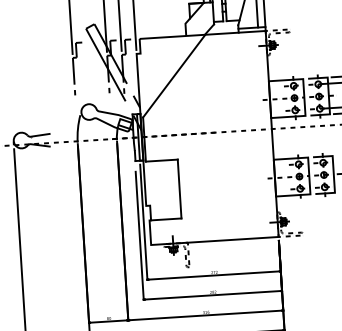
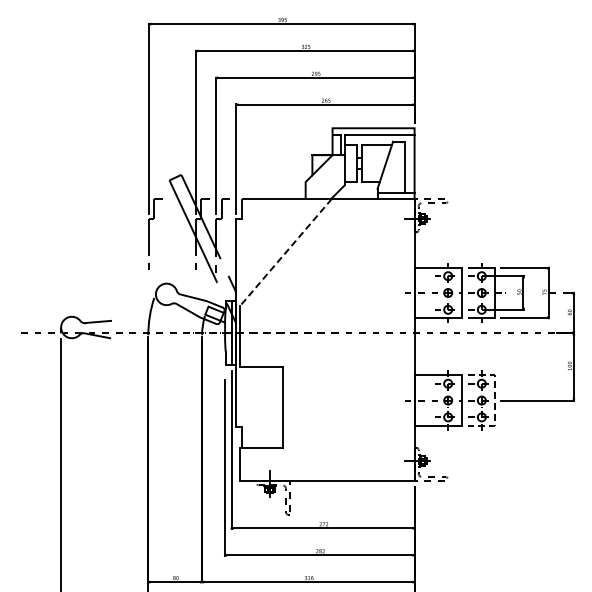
line: (173, 76) -> (285, 252), solid -> dashed
line: (334, 175) -> (495, 401), solid -> dashed

